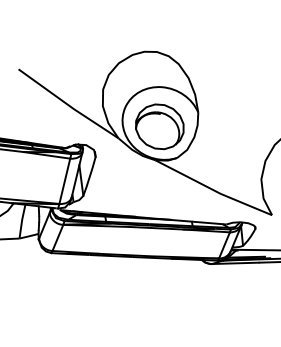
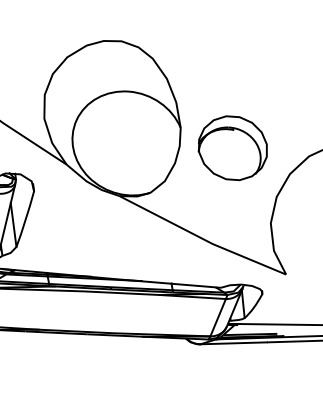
part: (159, 126) -> (232, 147), moved

